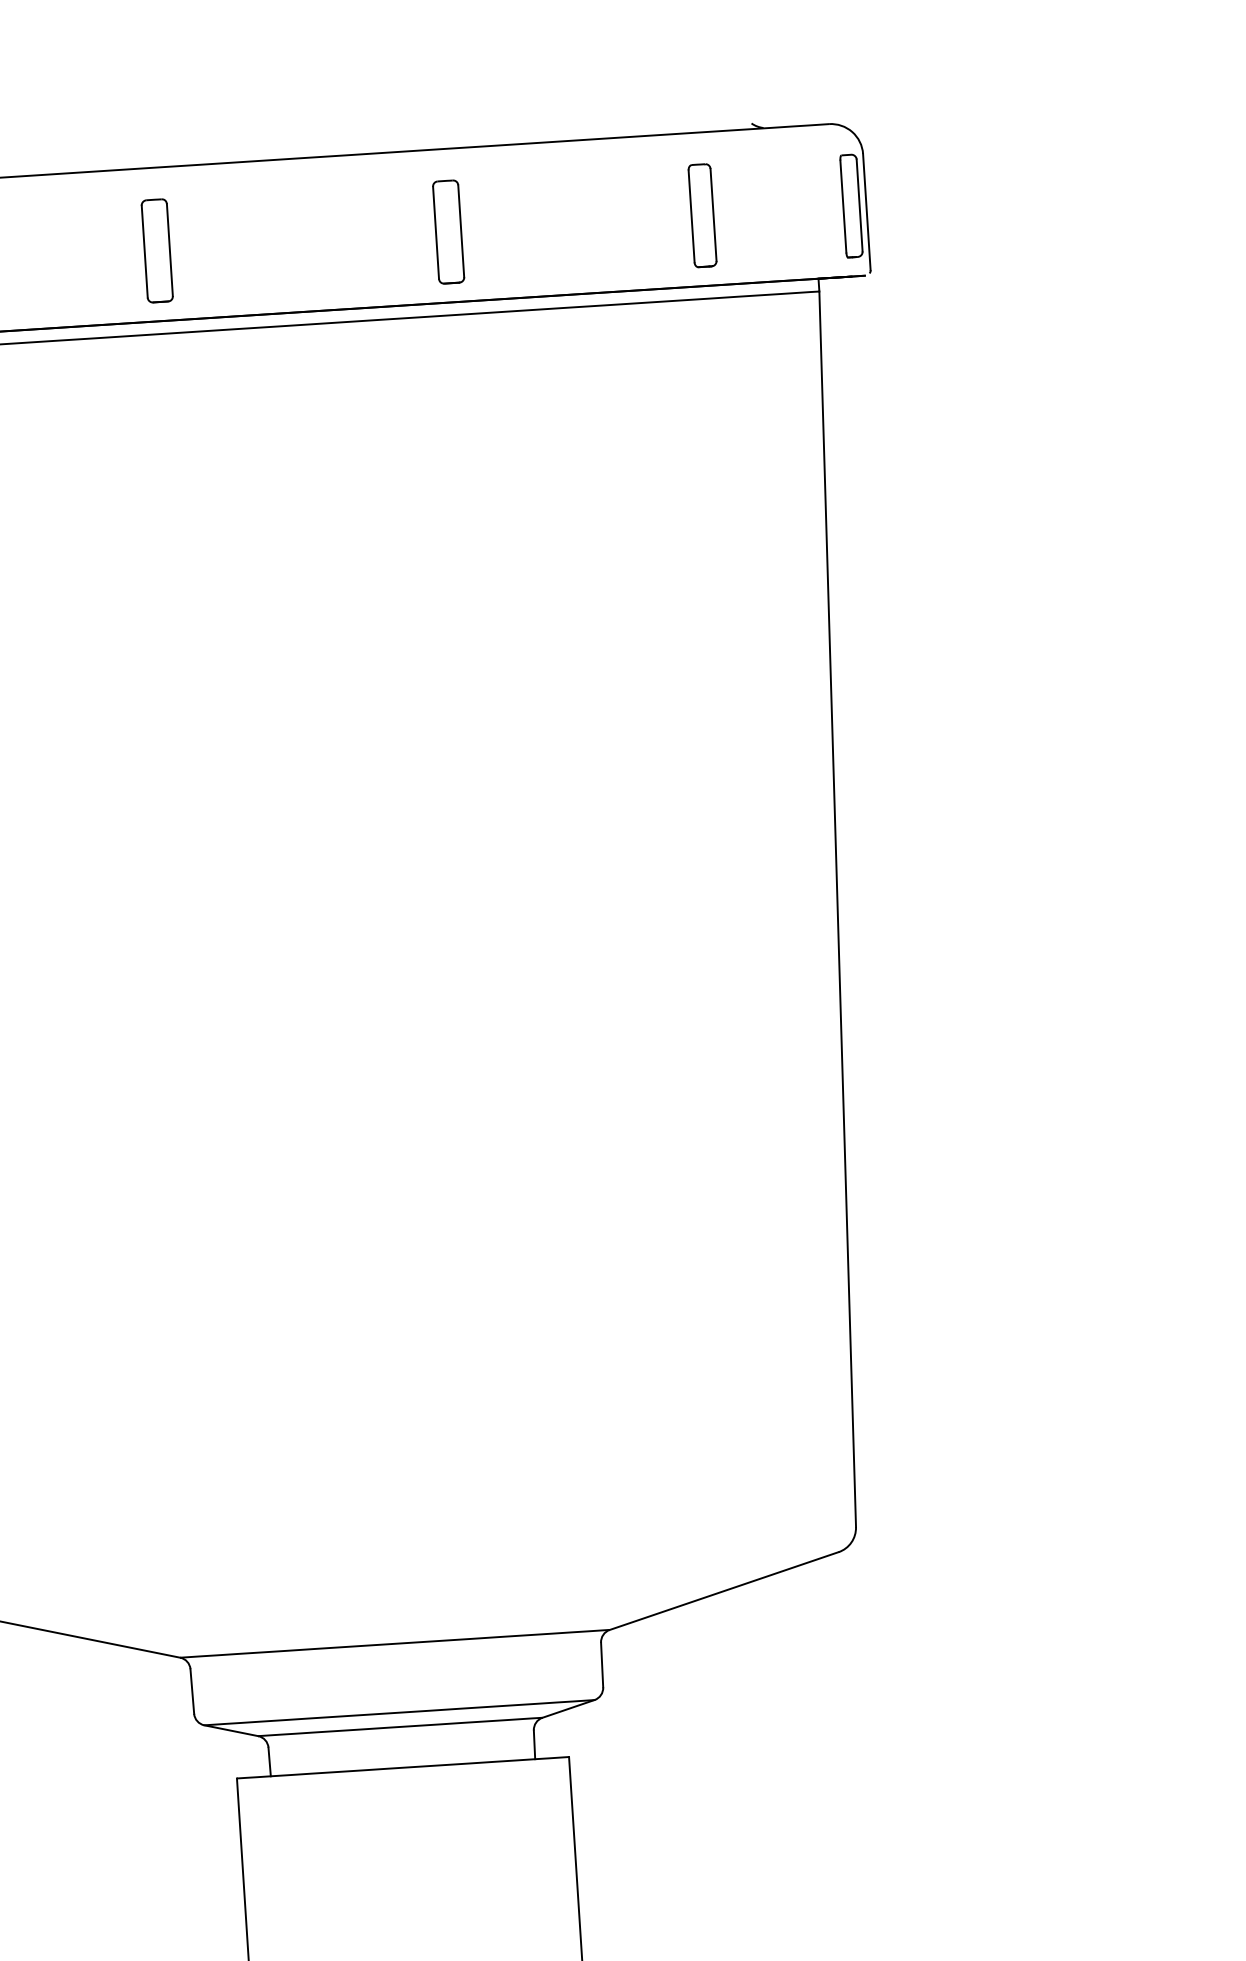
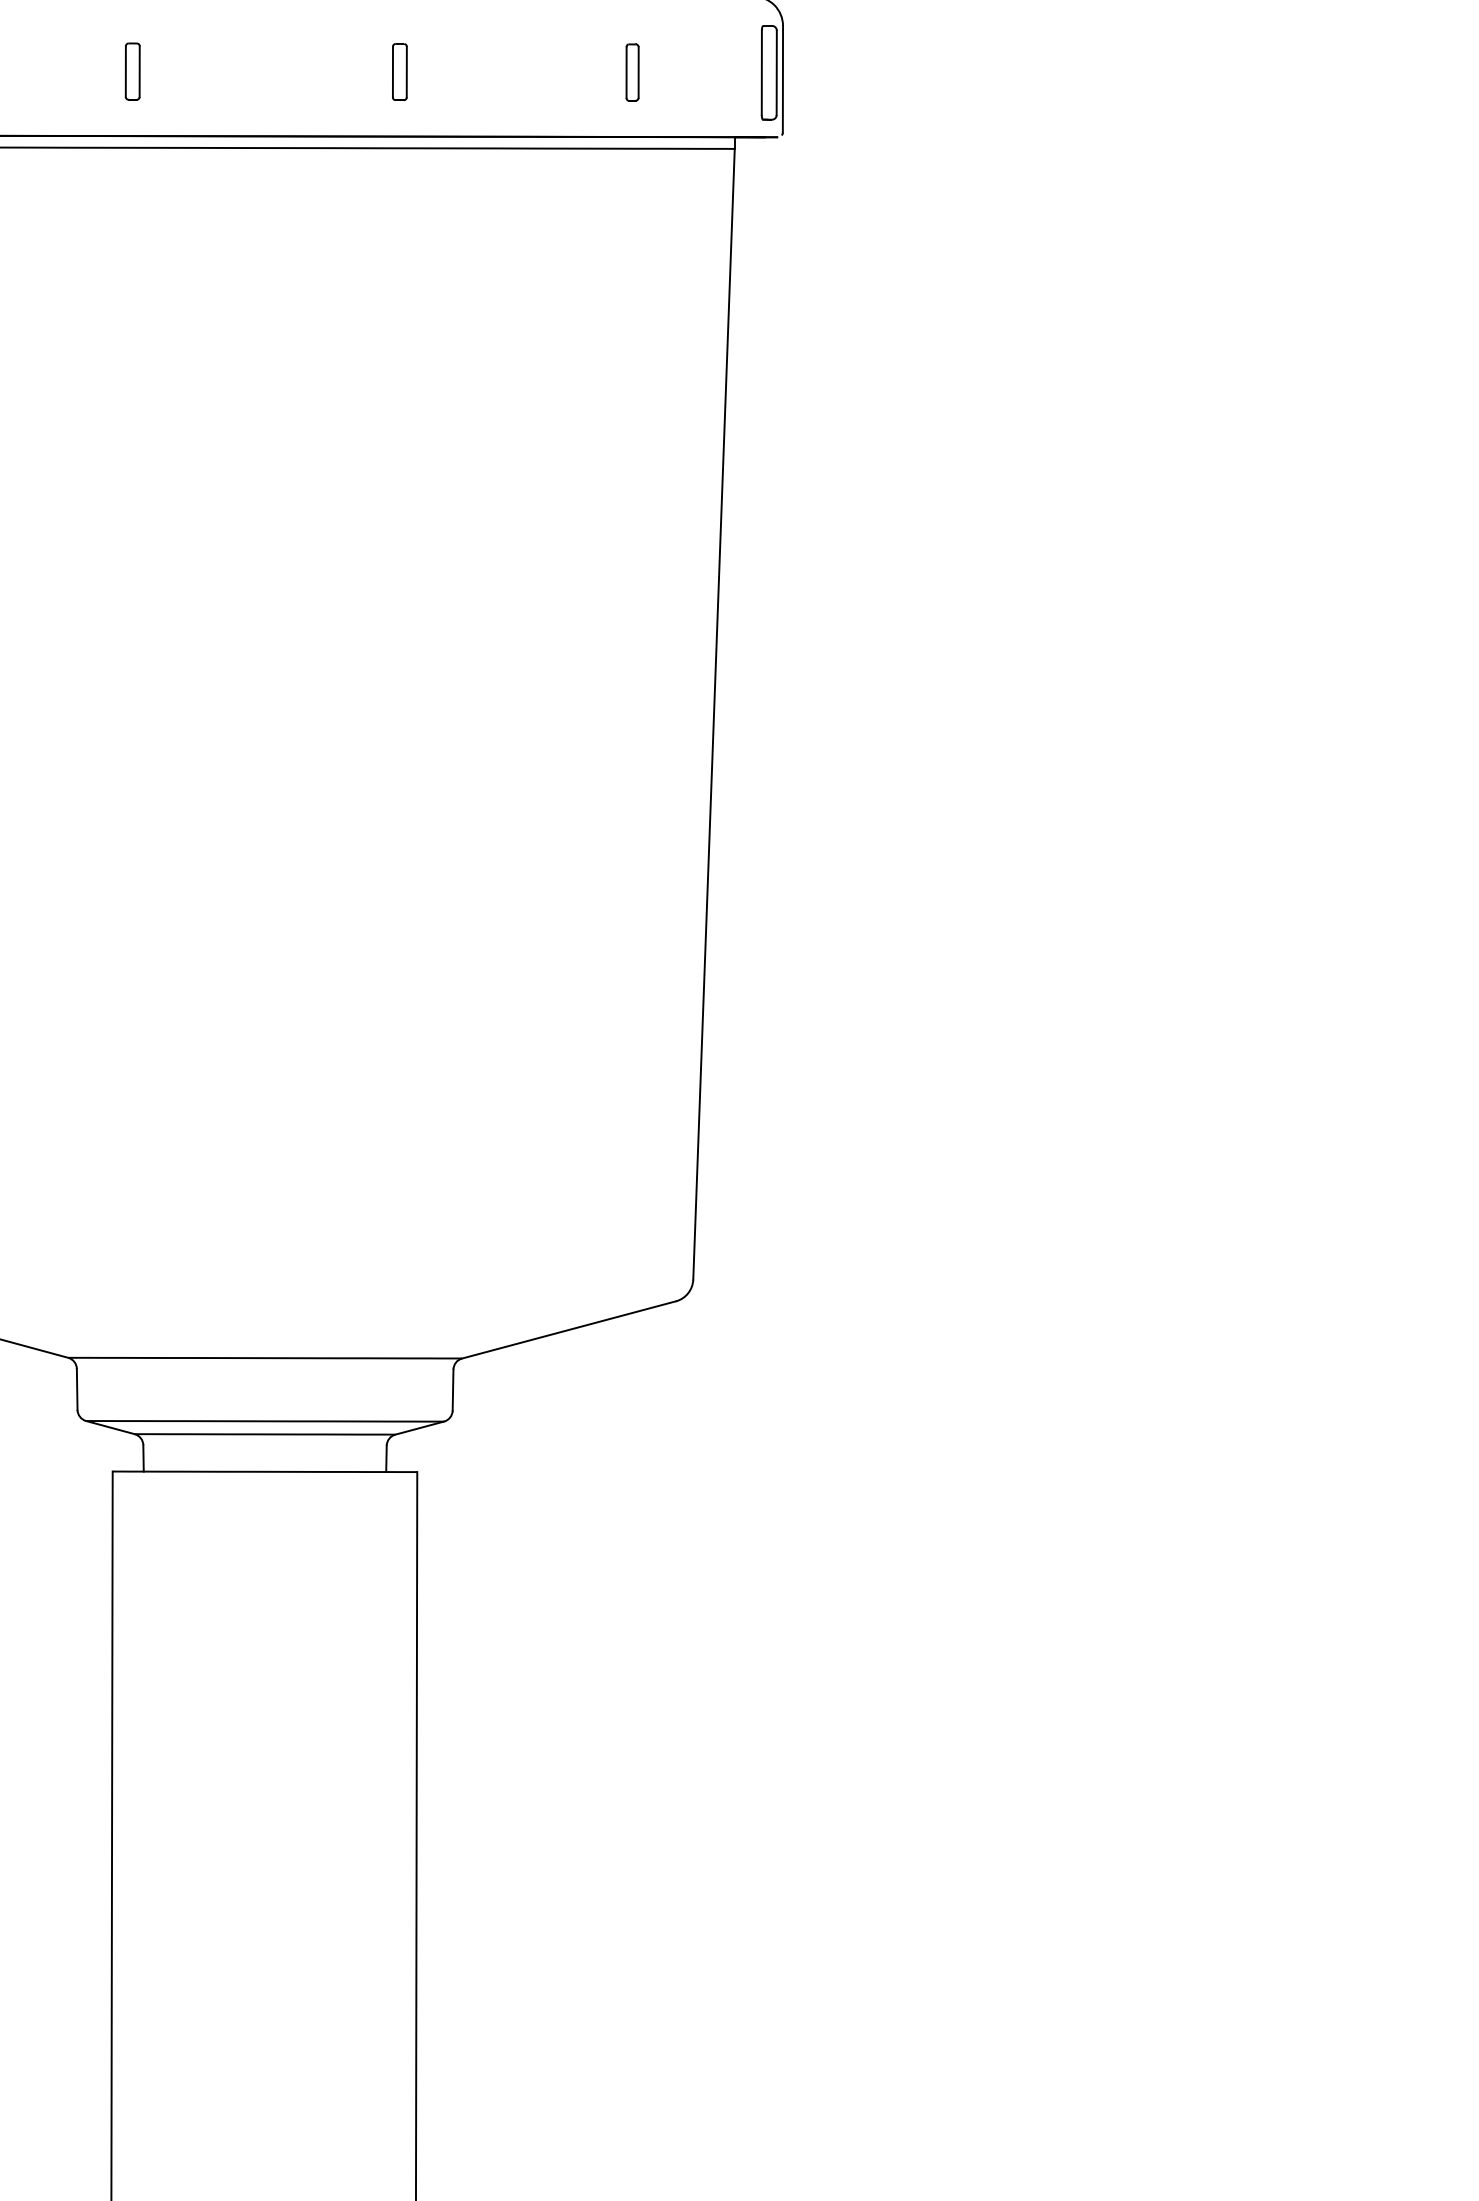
part: (702, 215) -> (632, 72), size x0.6
part: (448, 231) -> (399, 71), size x0.6
part: (157, 250) -> (132, 71), size x0.6

